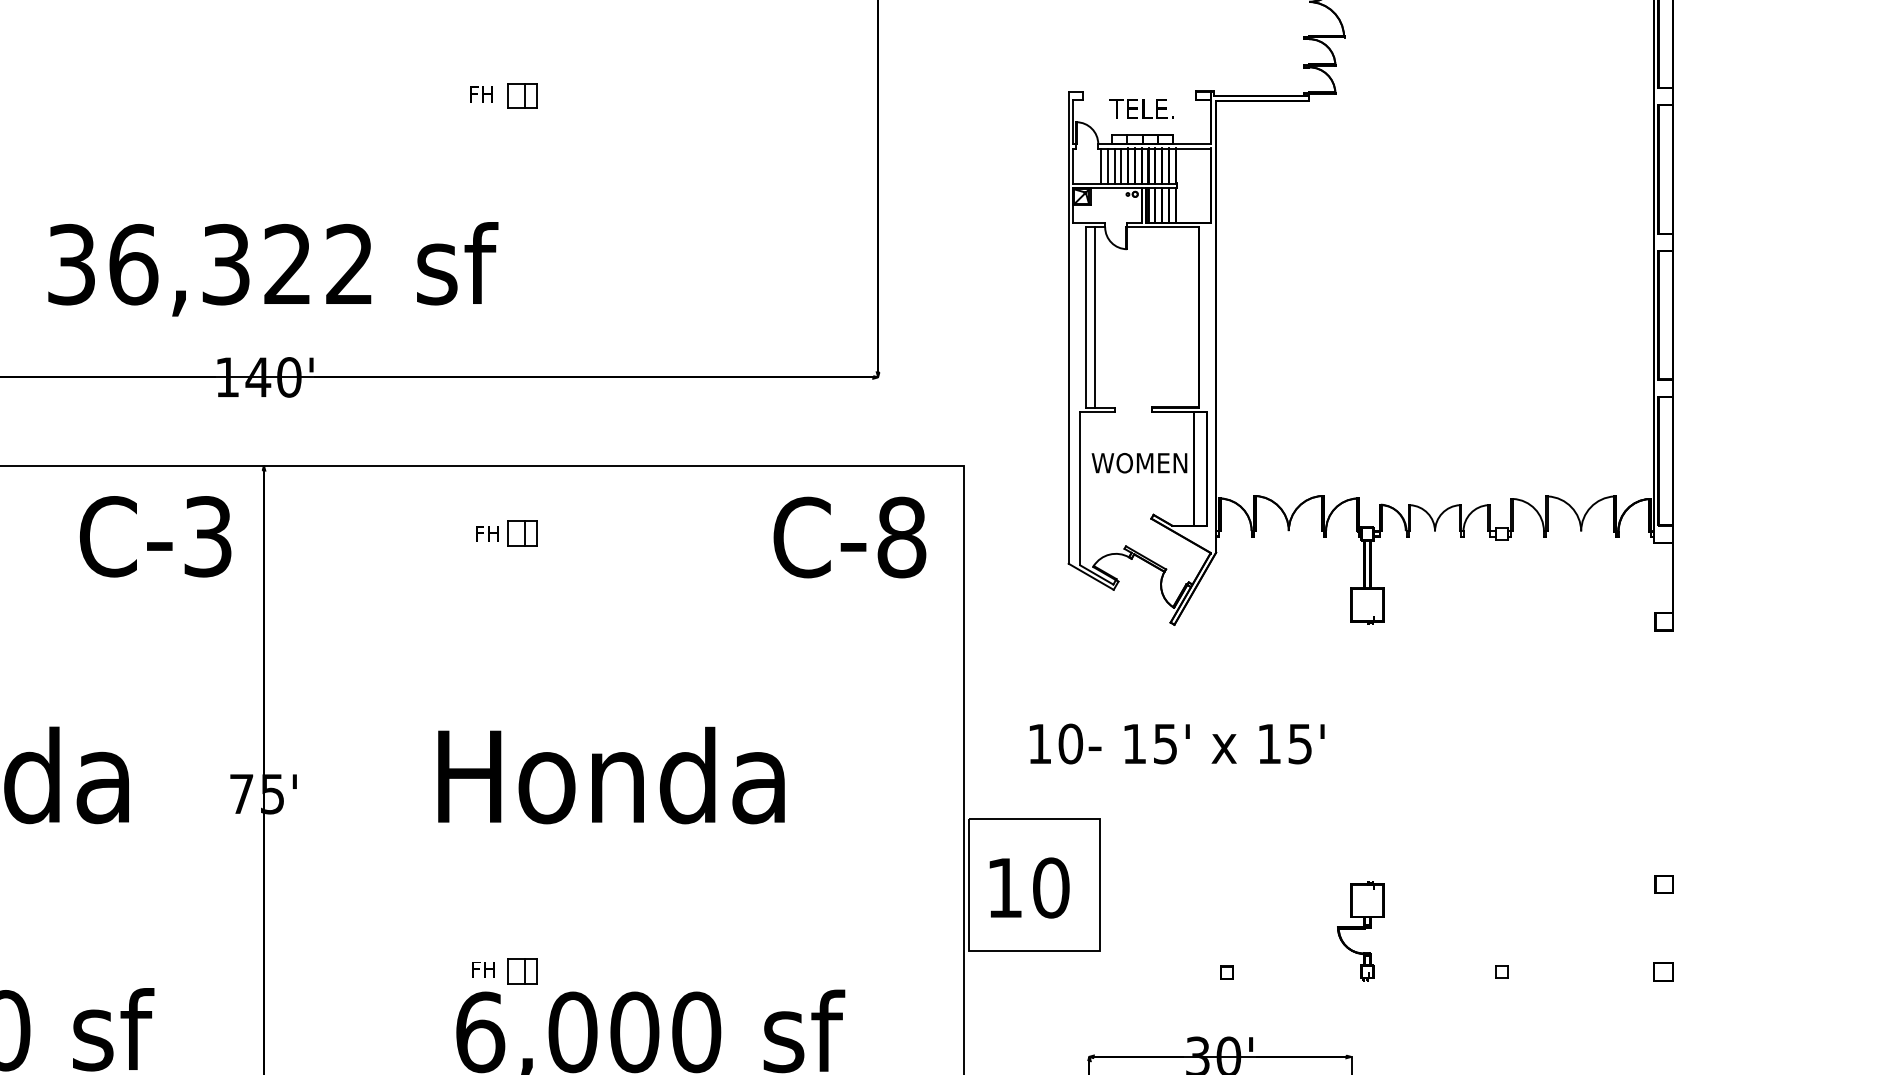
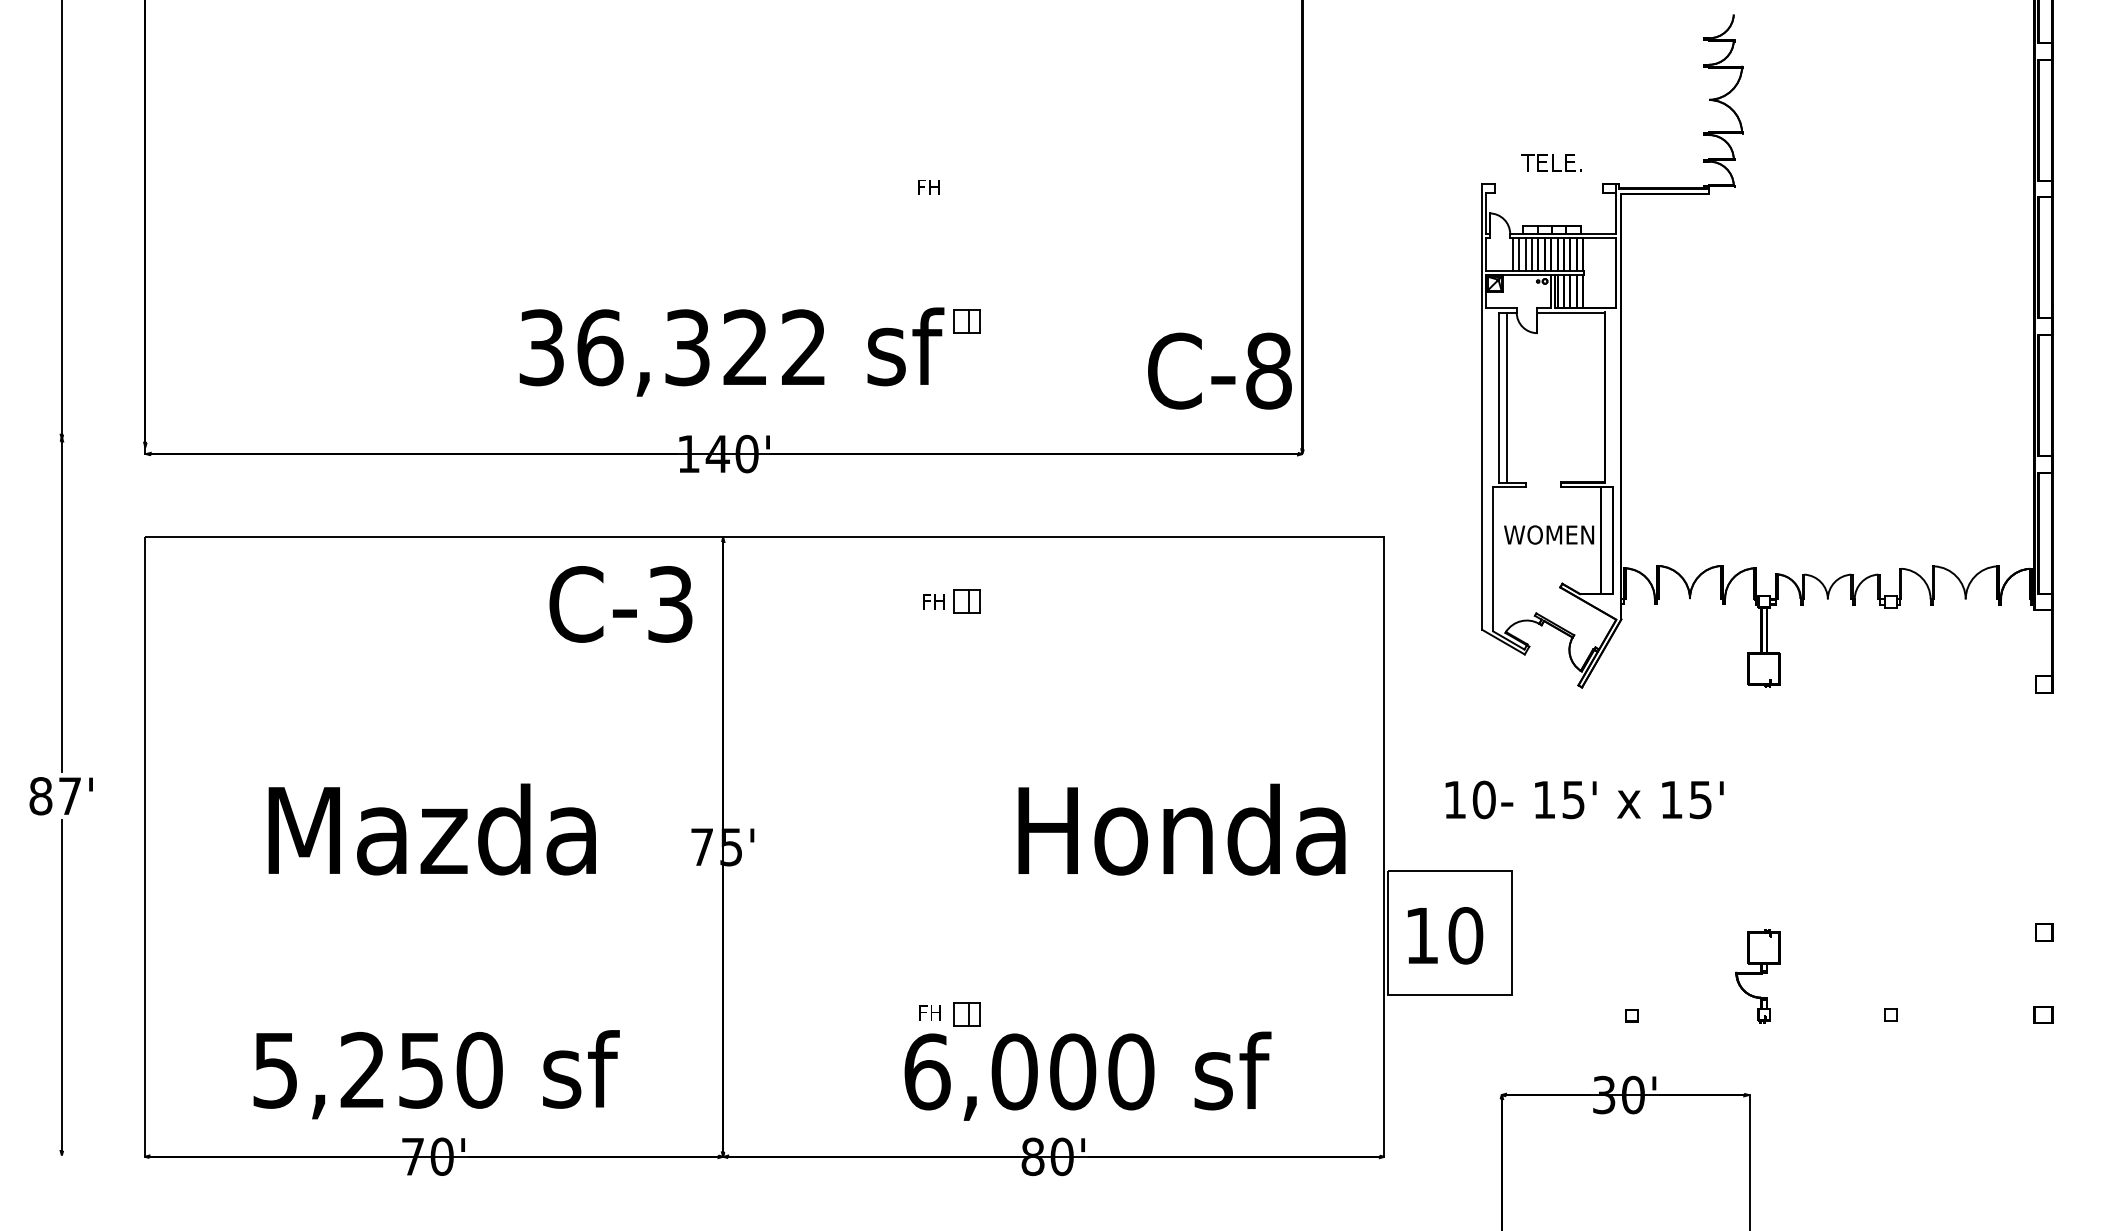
part: (521, 95) -> (966, 321), moved
text: (1142, 108) -> (1551, 162), moved
text: (849, 536) -> (1219, 370), moved
text: (610, 775) -> (1181, 829), moved

